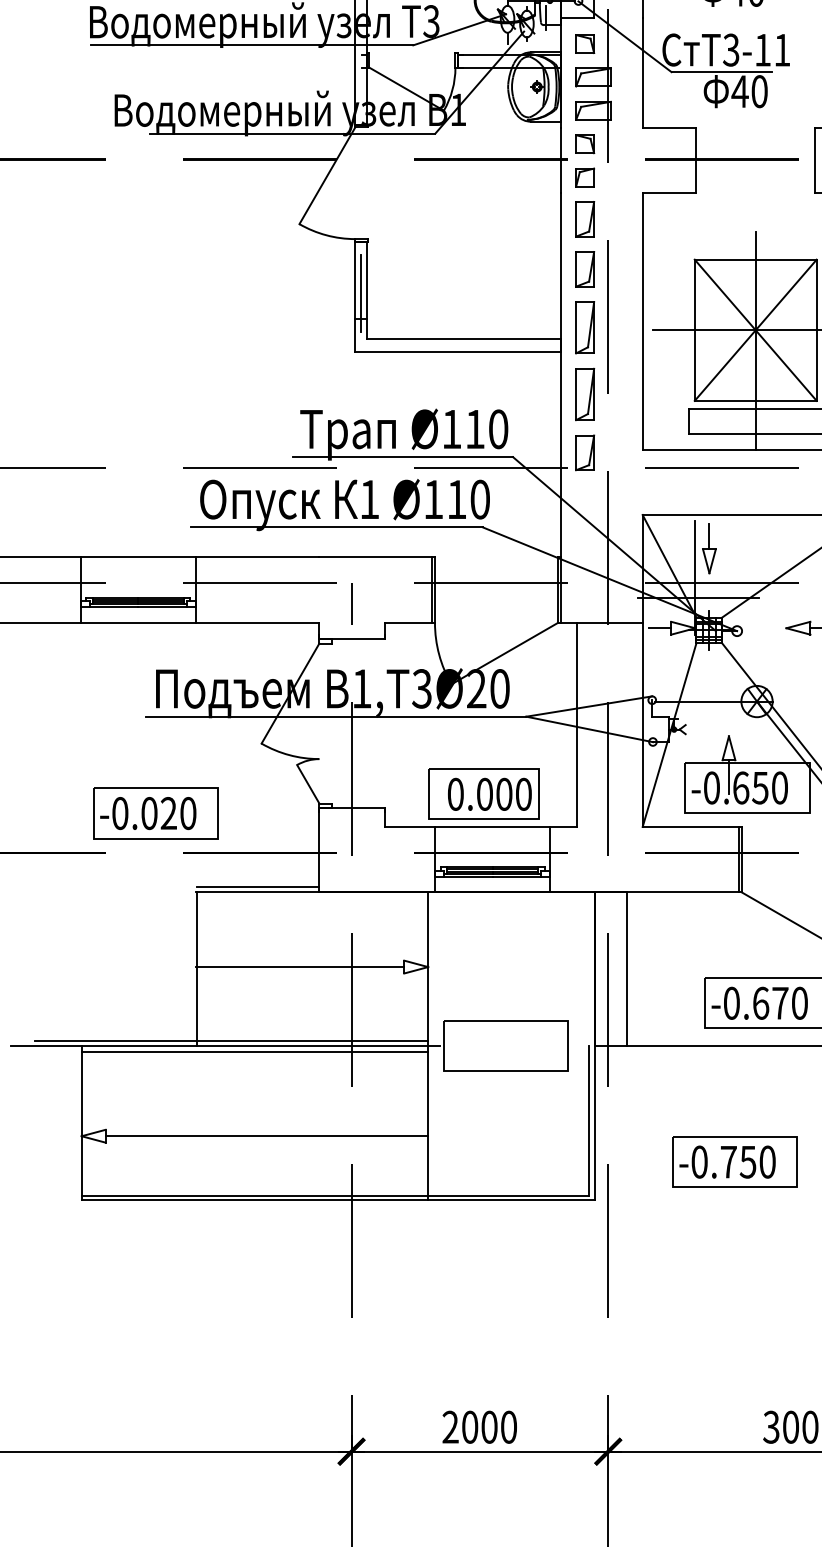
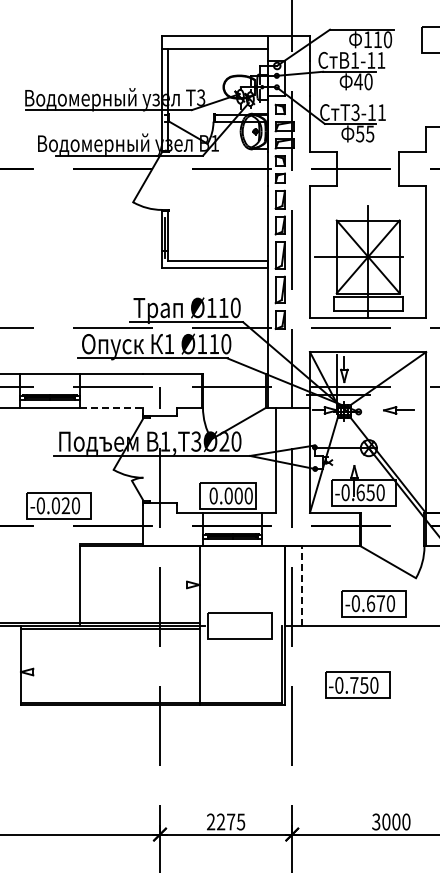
text: (748, 90) -> (364, 133), 40 -> 55
line: (257, 622) -> (111, 407), solid -> dashed
line: (300, 966) -> (133, 584), removed
line: (626, 970) -> (301, 586), solid -> dashed
line: (267, 1137) -> (116, 672), removed
text: (490, 1426) -> (231, 821), 2000 -> 2275

